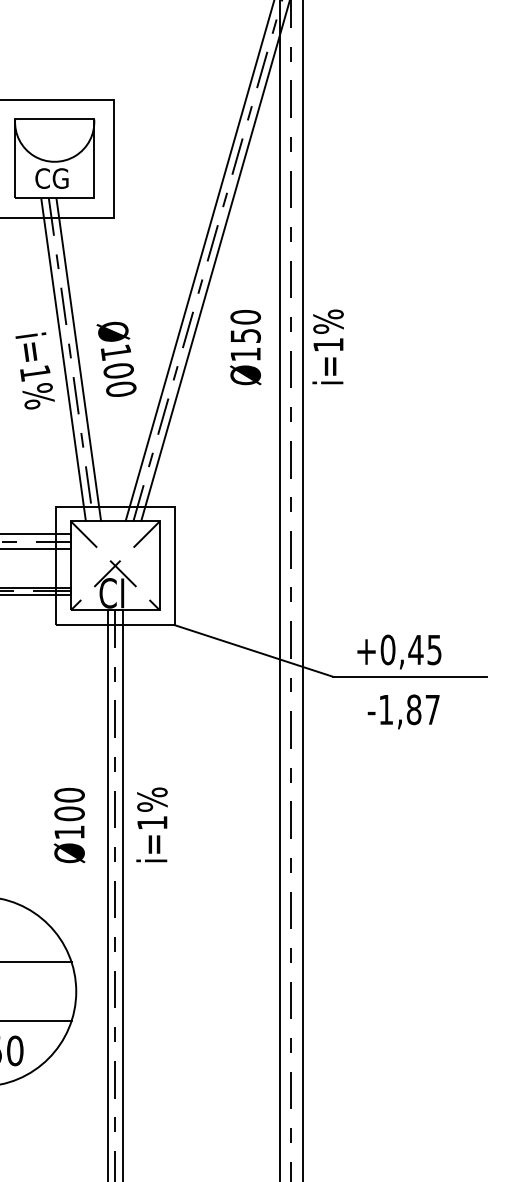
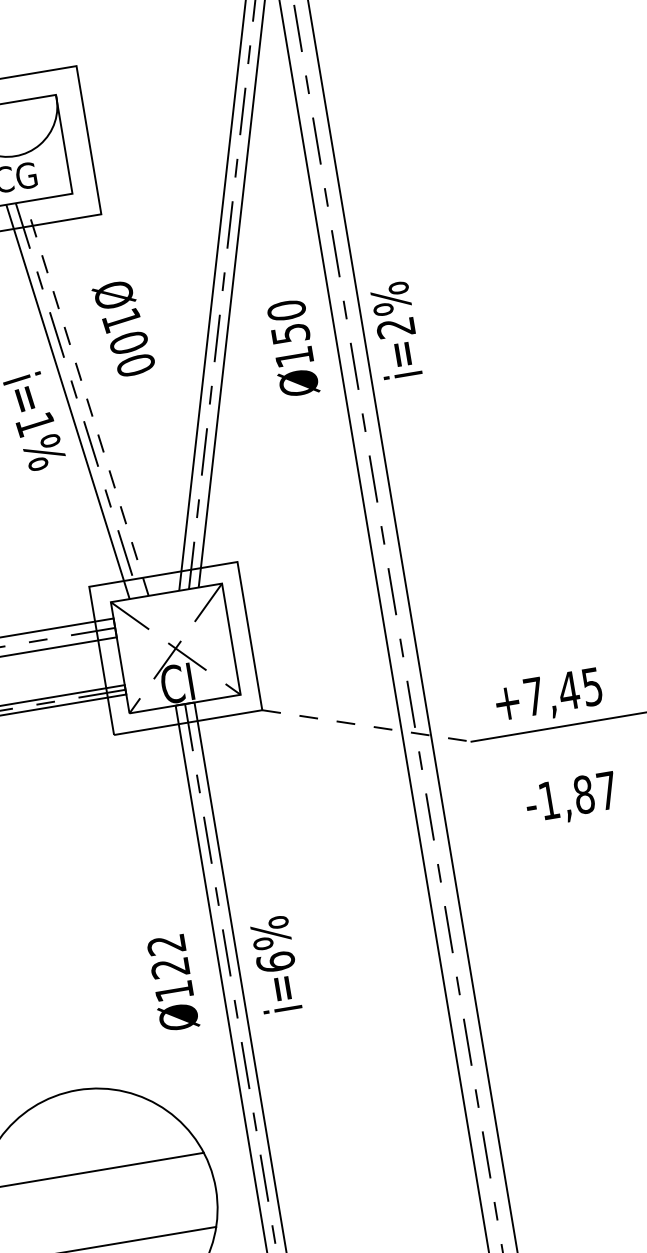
text: (328, 345) -> (396, 328), i=1% -> i=2%
text: (116, 358) -> (123, 327), moved
line: (78, 359) -> (86, 398), solid -> dashed
text: (387, 649) -> (533, 696), +0,45 -> +7,45
line: (254, 651) -> (367, 726), solid -> dashed
text: (403, 711) -> (571, 799), moved
text: (69, 804) -> (168, 956), Ø100 -> Ø122
text: (152, 822) -> (275, 961), i=1% -> i=6%

